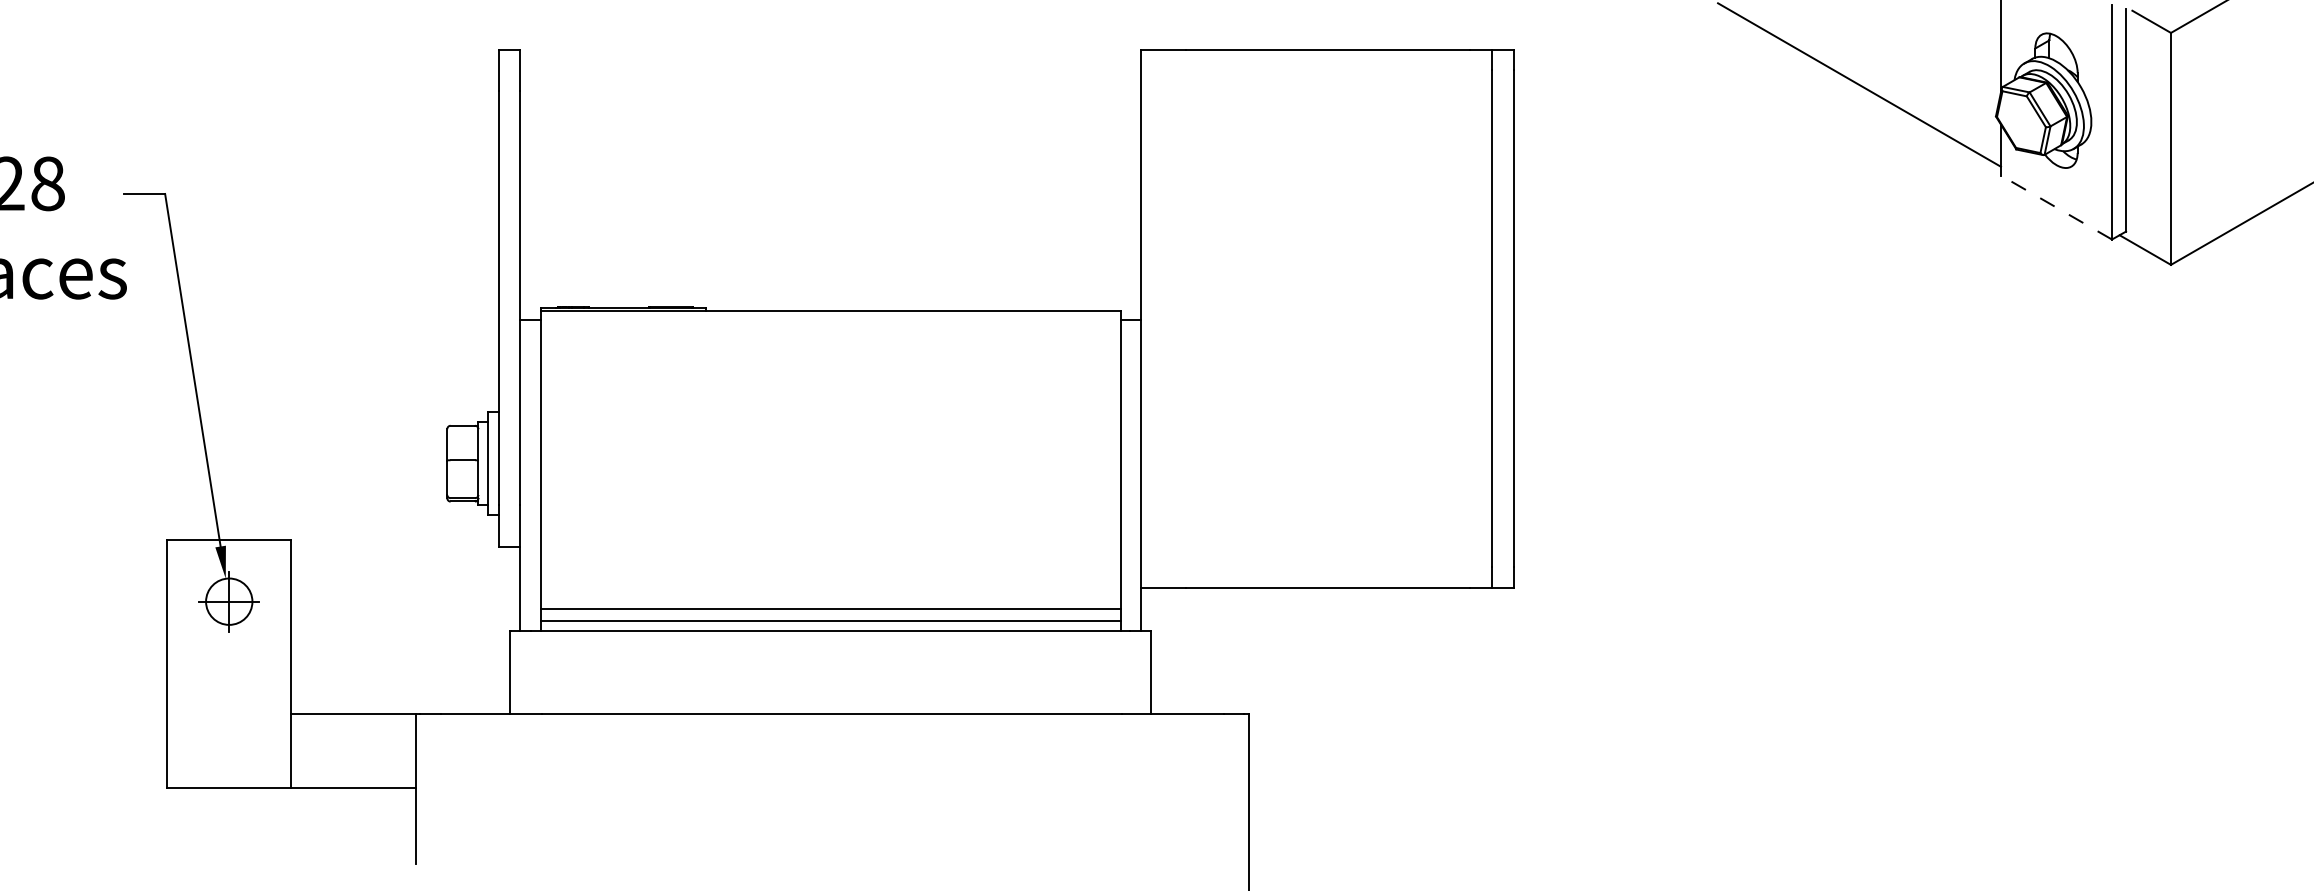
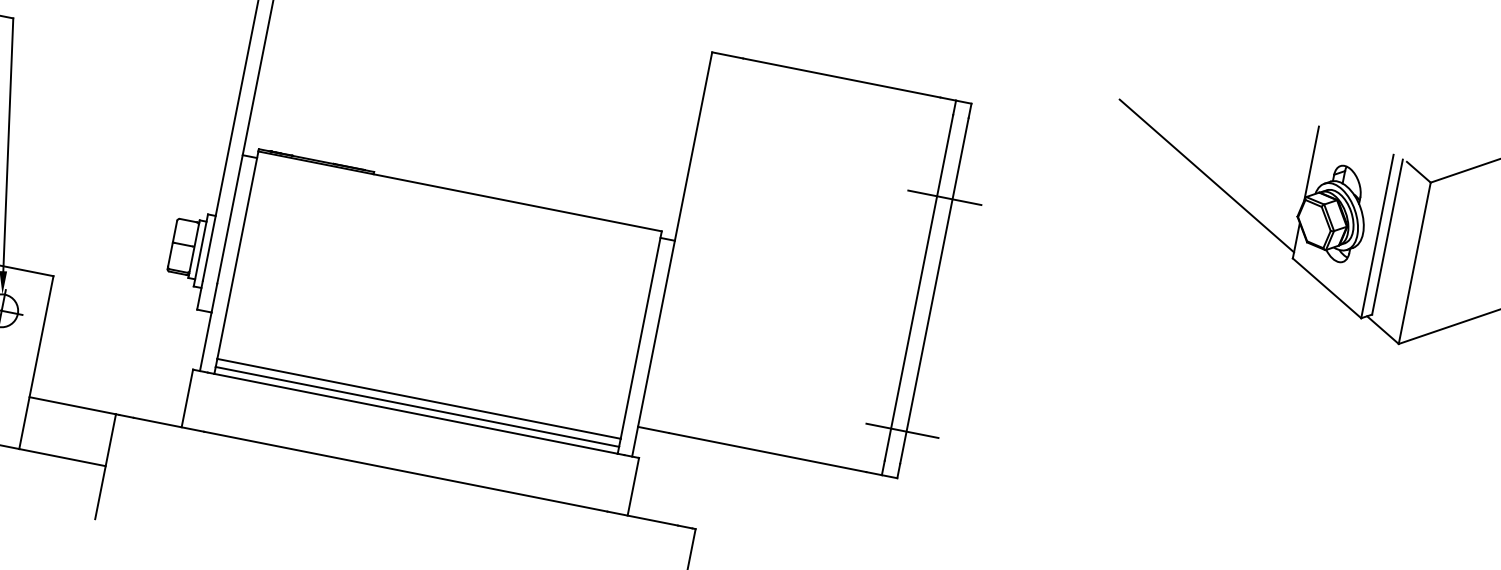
line: (1502, 187) -> (944, 198), added
line: (2056, 207) -> (1327, 288), dashed -> solid
line: (1507, 521) -> (901, 431), added

